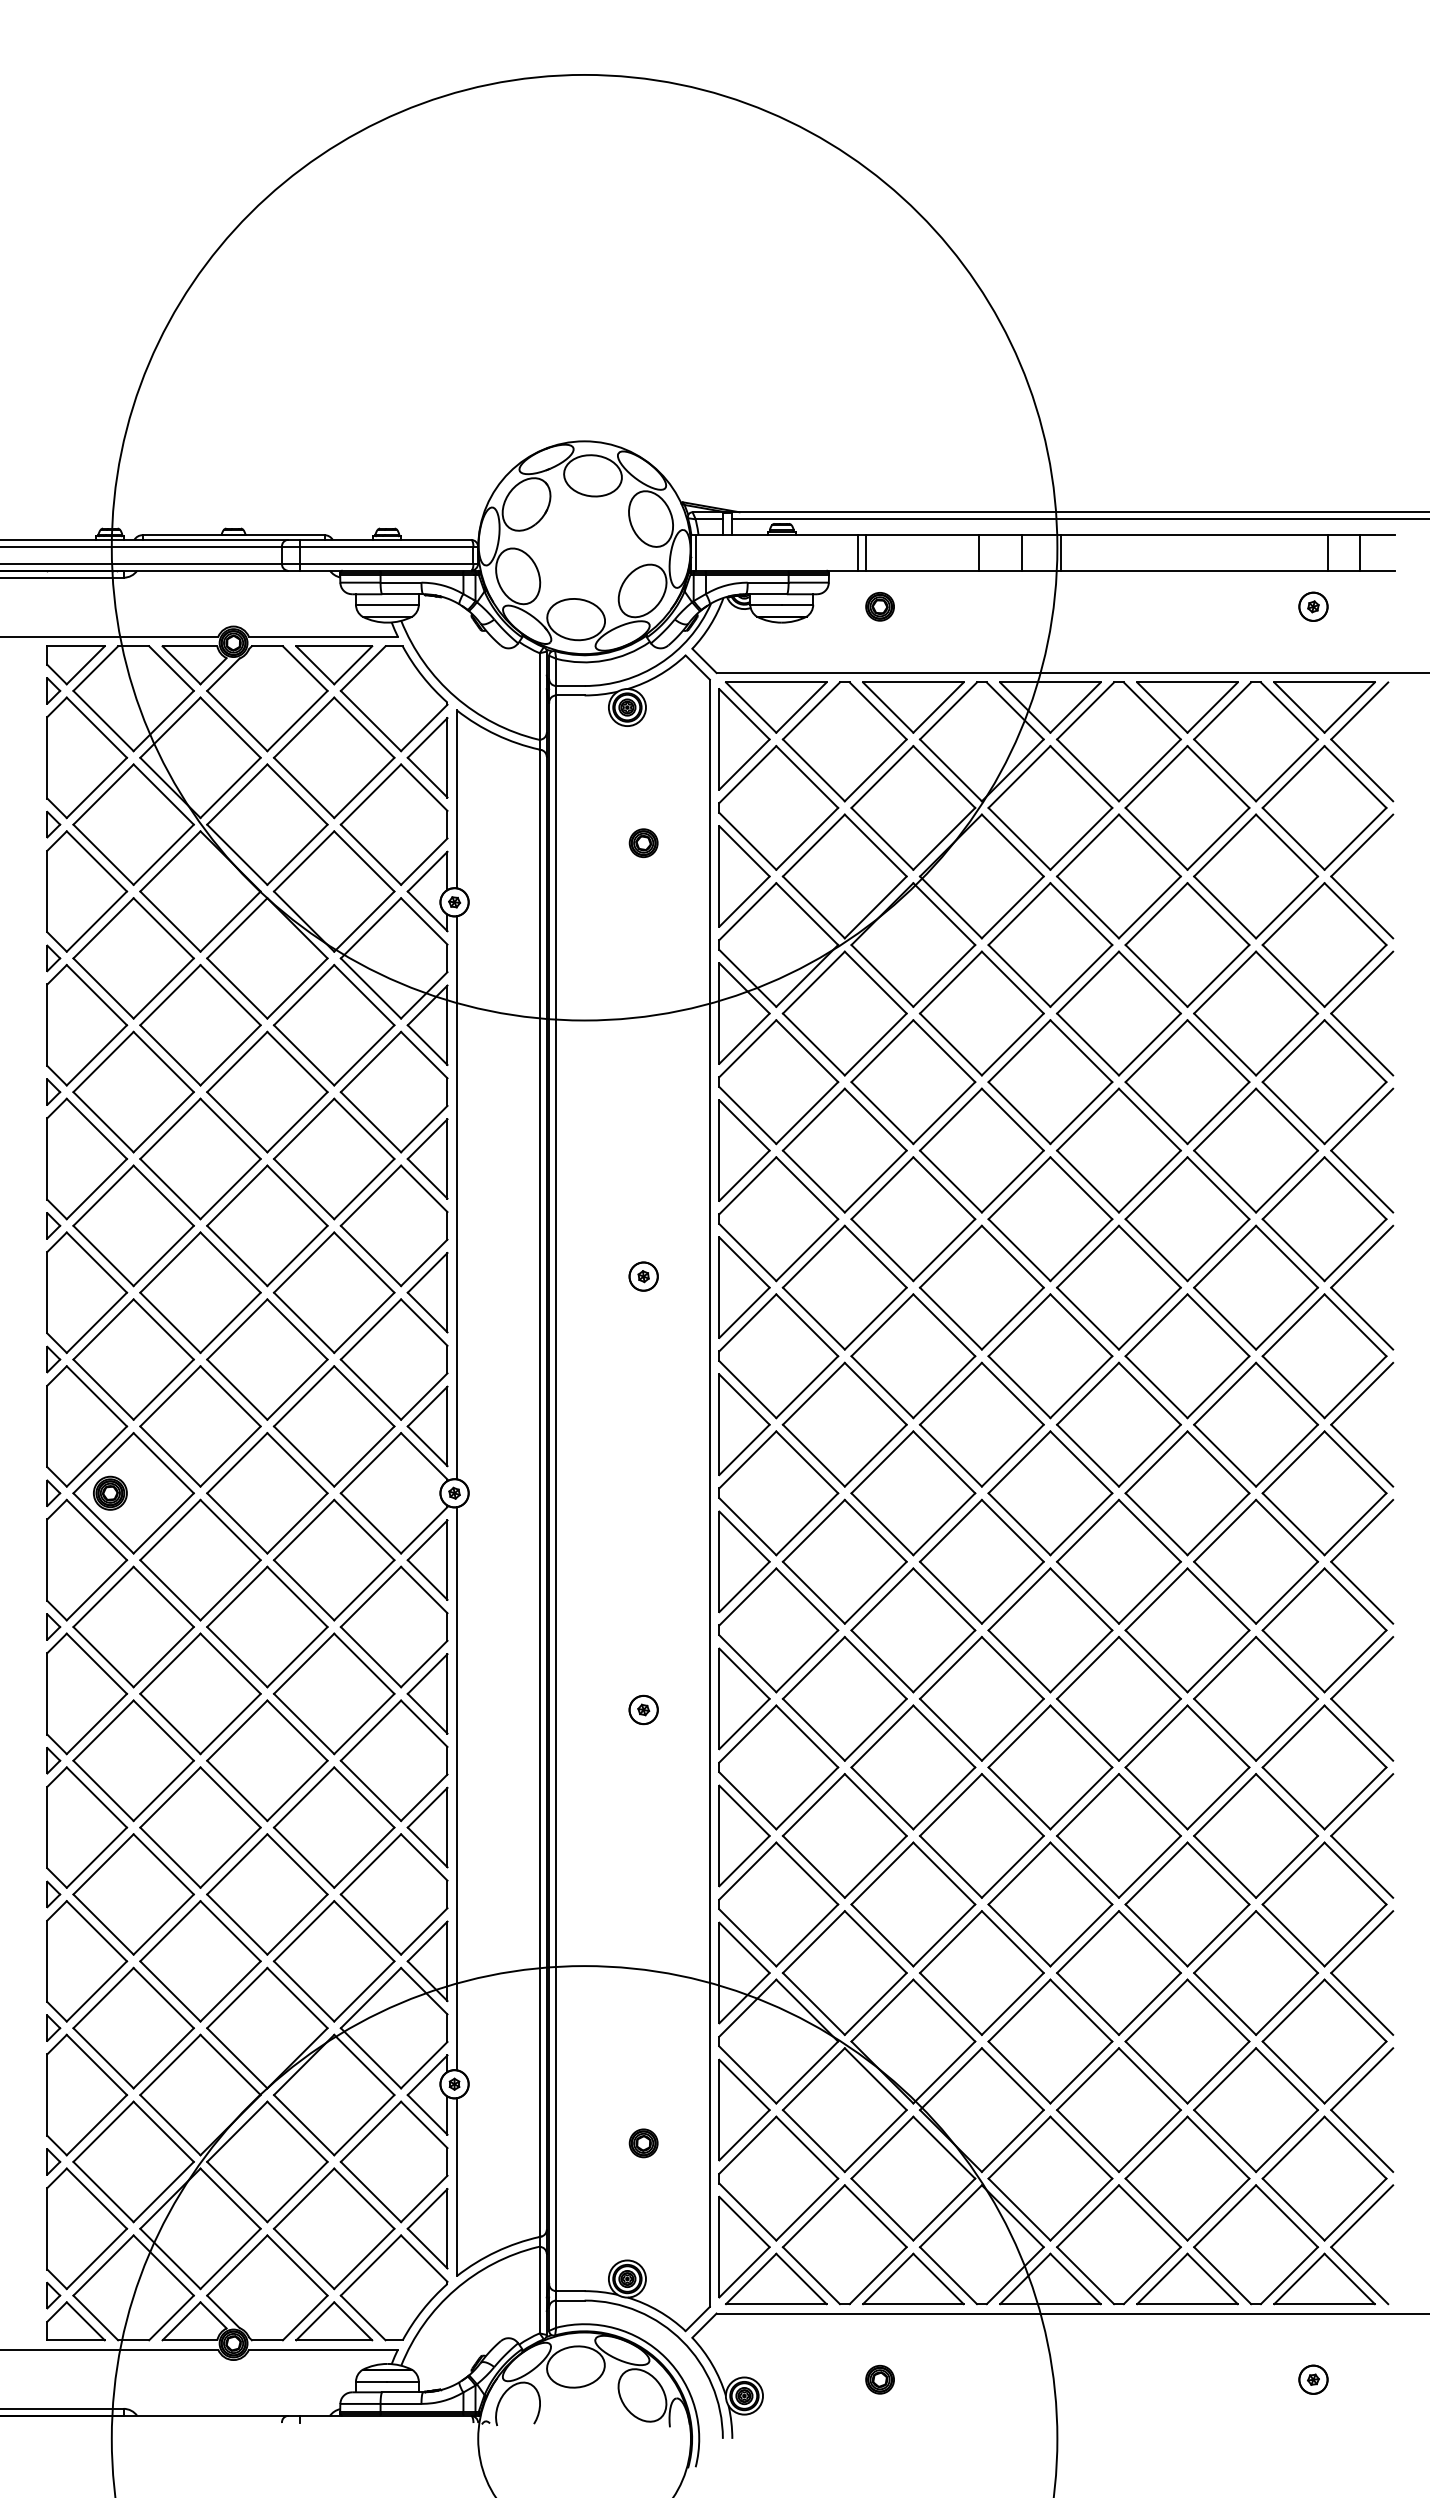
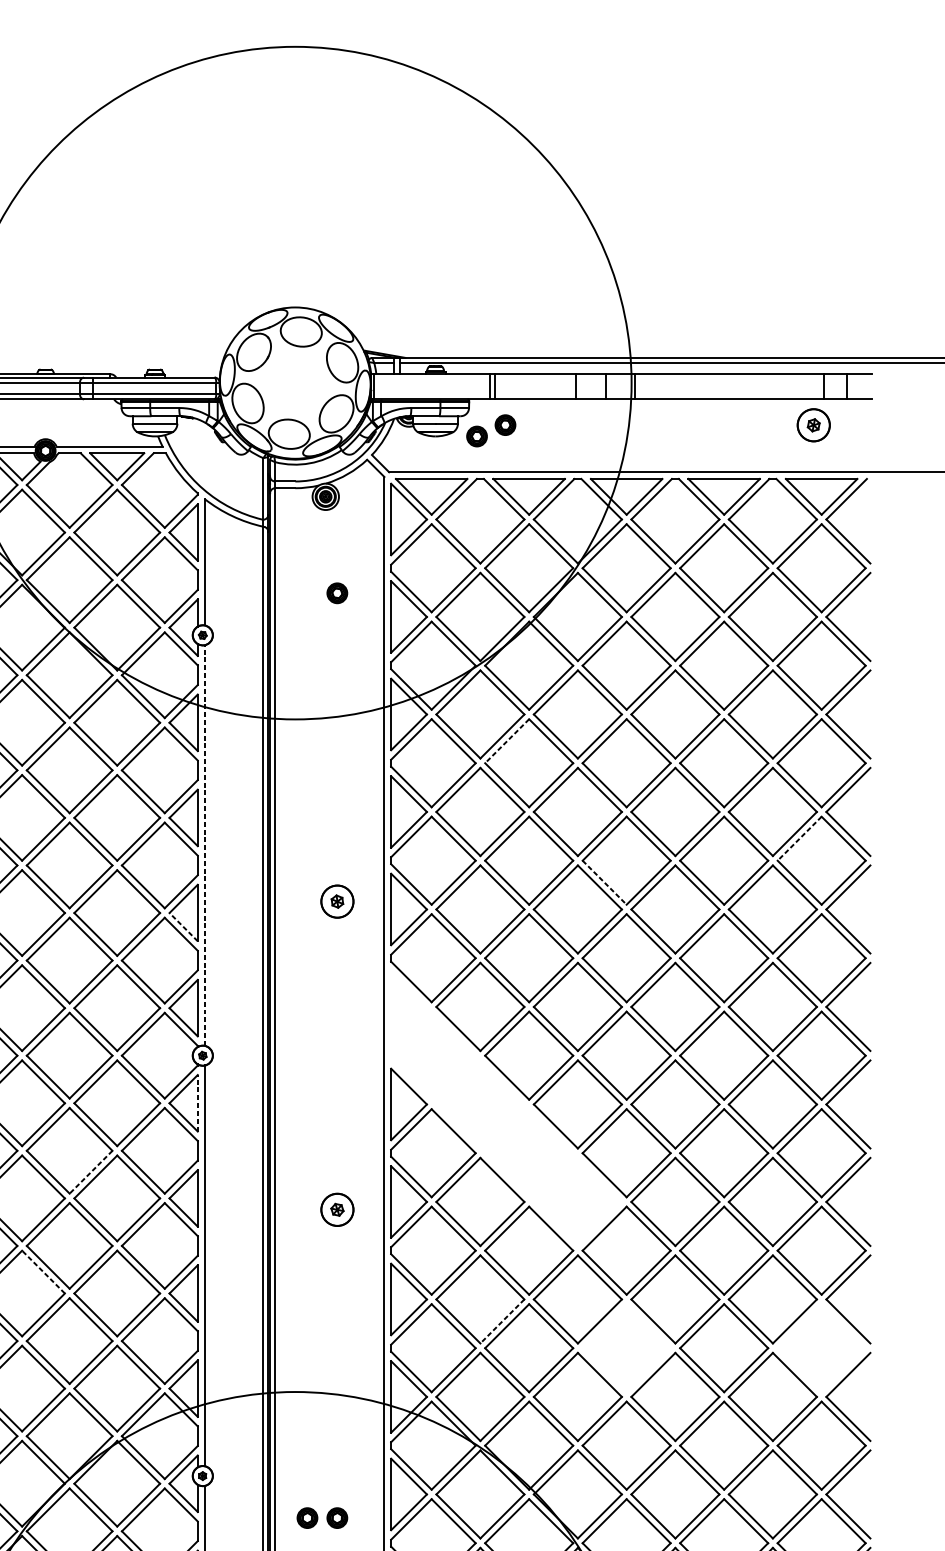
part: (1313, 606) -> (813, 424), size x1.6
part: (839, 622) -> (476, 436), added
line: (882, 1051) -> (507, 741), solid -> dashed
line: (1293, 1188) -> (799, 838), solid -> dashed
line: (456, 1197) -> (204, 845), solid -> dashed
line: (1019, 1250) -> (604, 883), solid -> dashed
part: (643, 1276) -> (337, 901), size x1.6
line: (427, 1312) -> (183, 927), solid -> dashed
line: (447, 1560) -> (197, 1103), solid -> dashed
part: (881, 1567) -> (506, 1108), removed
line: (297, 1657) -> (91, 1172), solid -> dashed
part: (643, 1709) -> (337, 1209), size x1.6
line: (230, 1797) -> (43, 1272), solid -> dashed
line: (875, 1866) -> (502, 1321), solid -> dashed
part: (1050, 1904) -> (626, 1348), removed
part: (1324, 1904) -> (821, 1348), removed
part: (601, 2143) -> (307, 1518), added

